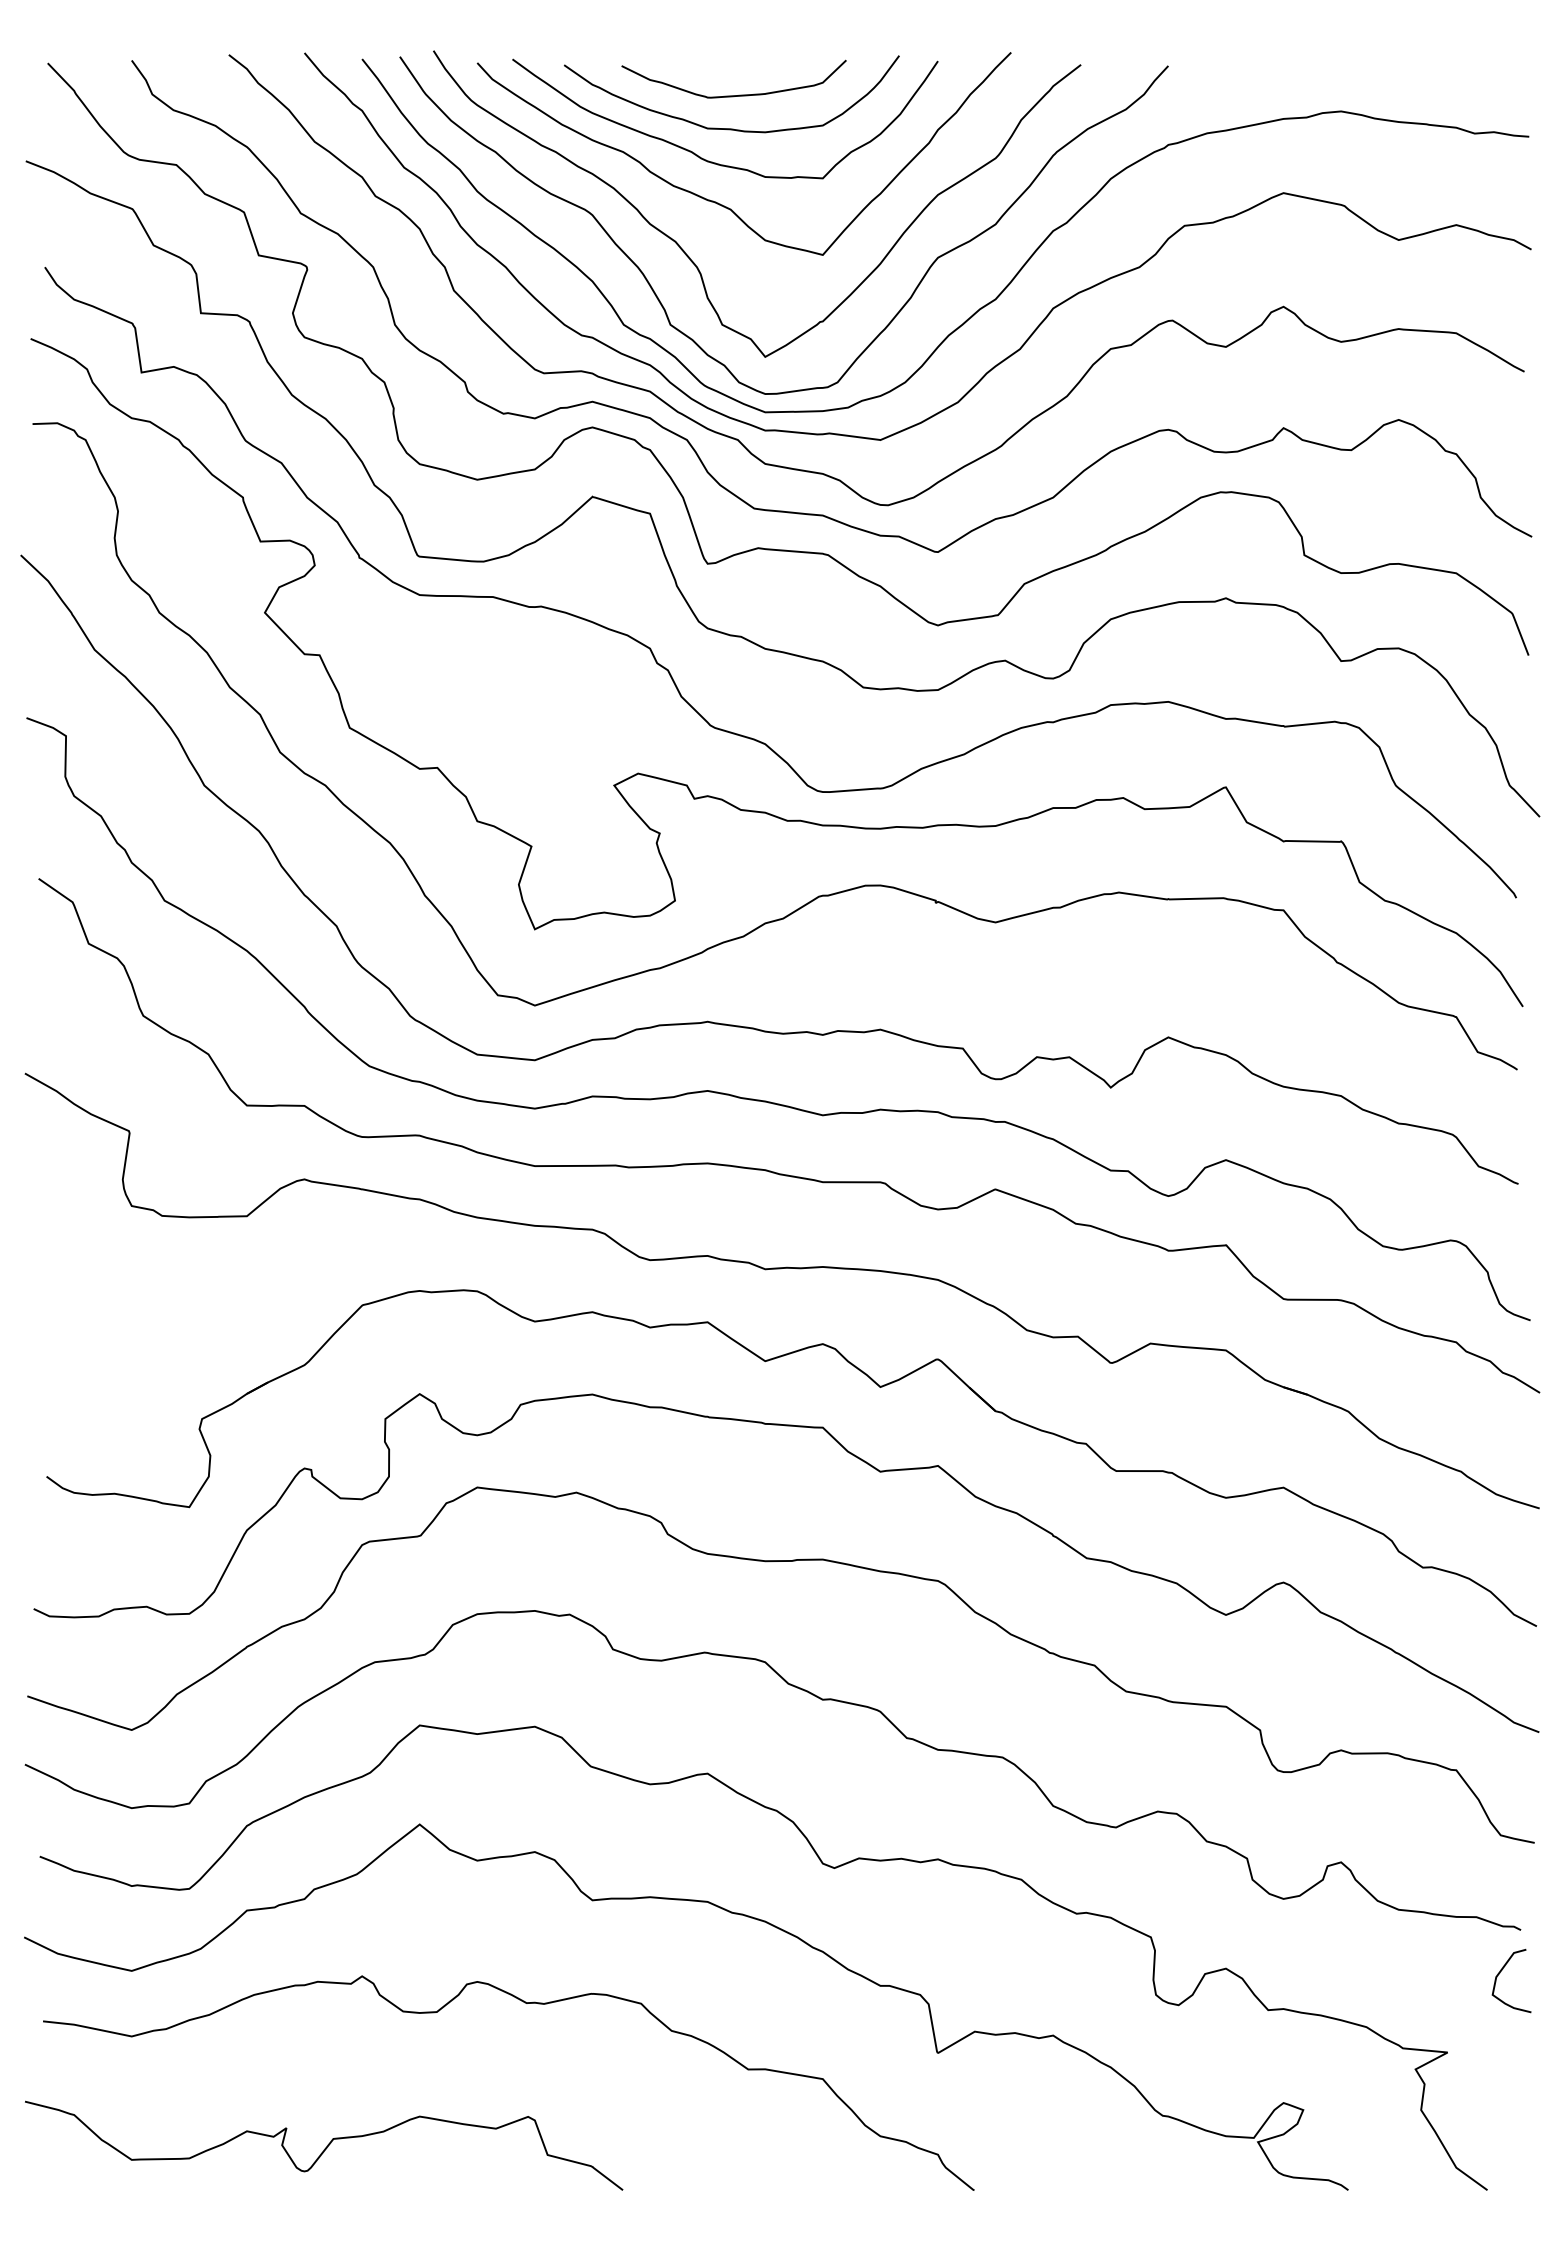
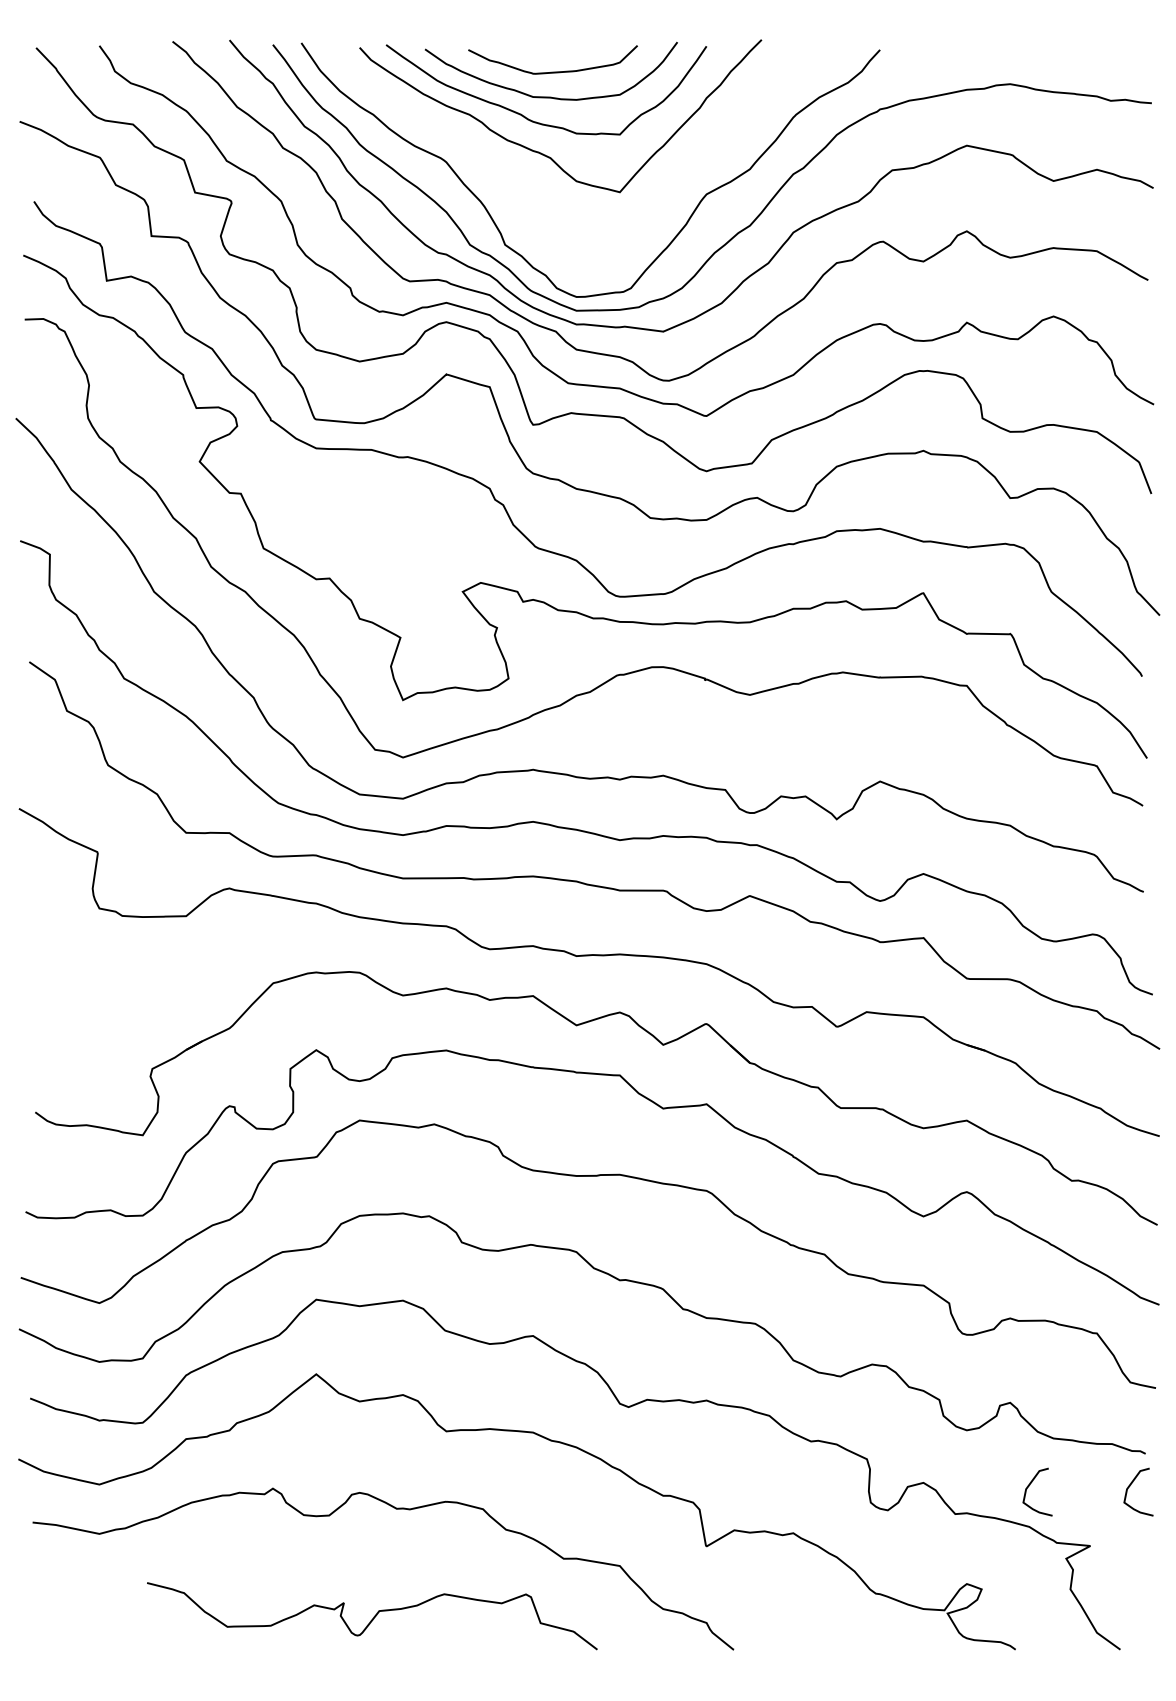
curve: (690, 257) -> (520, 194), removed
curve: (1366, 1973) -> (1029, 1486), added
curve: (326, 2146) -> (374, 1616), moved

